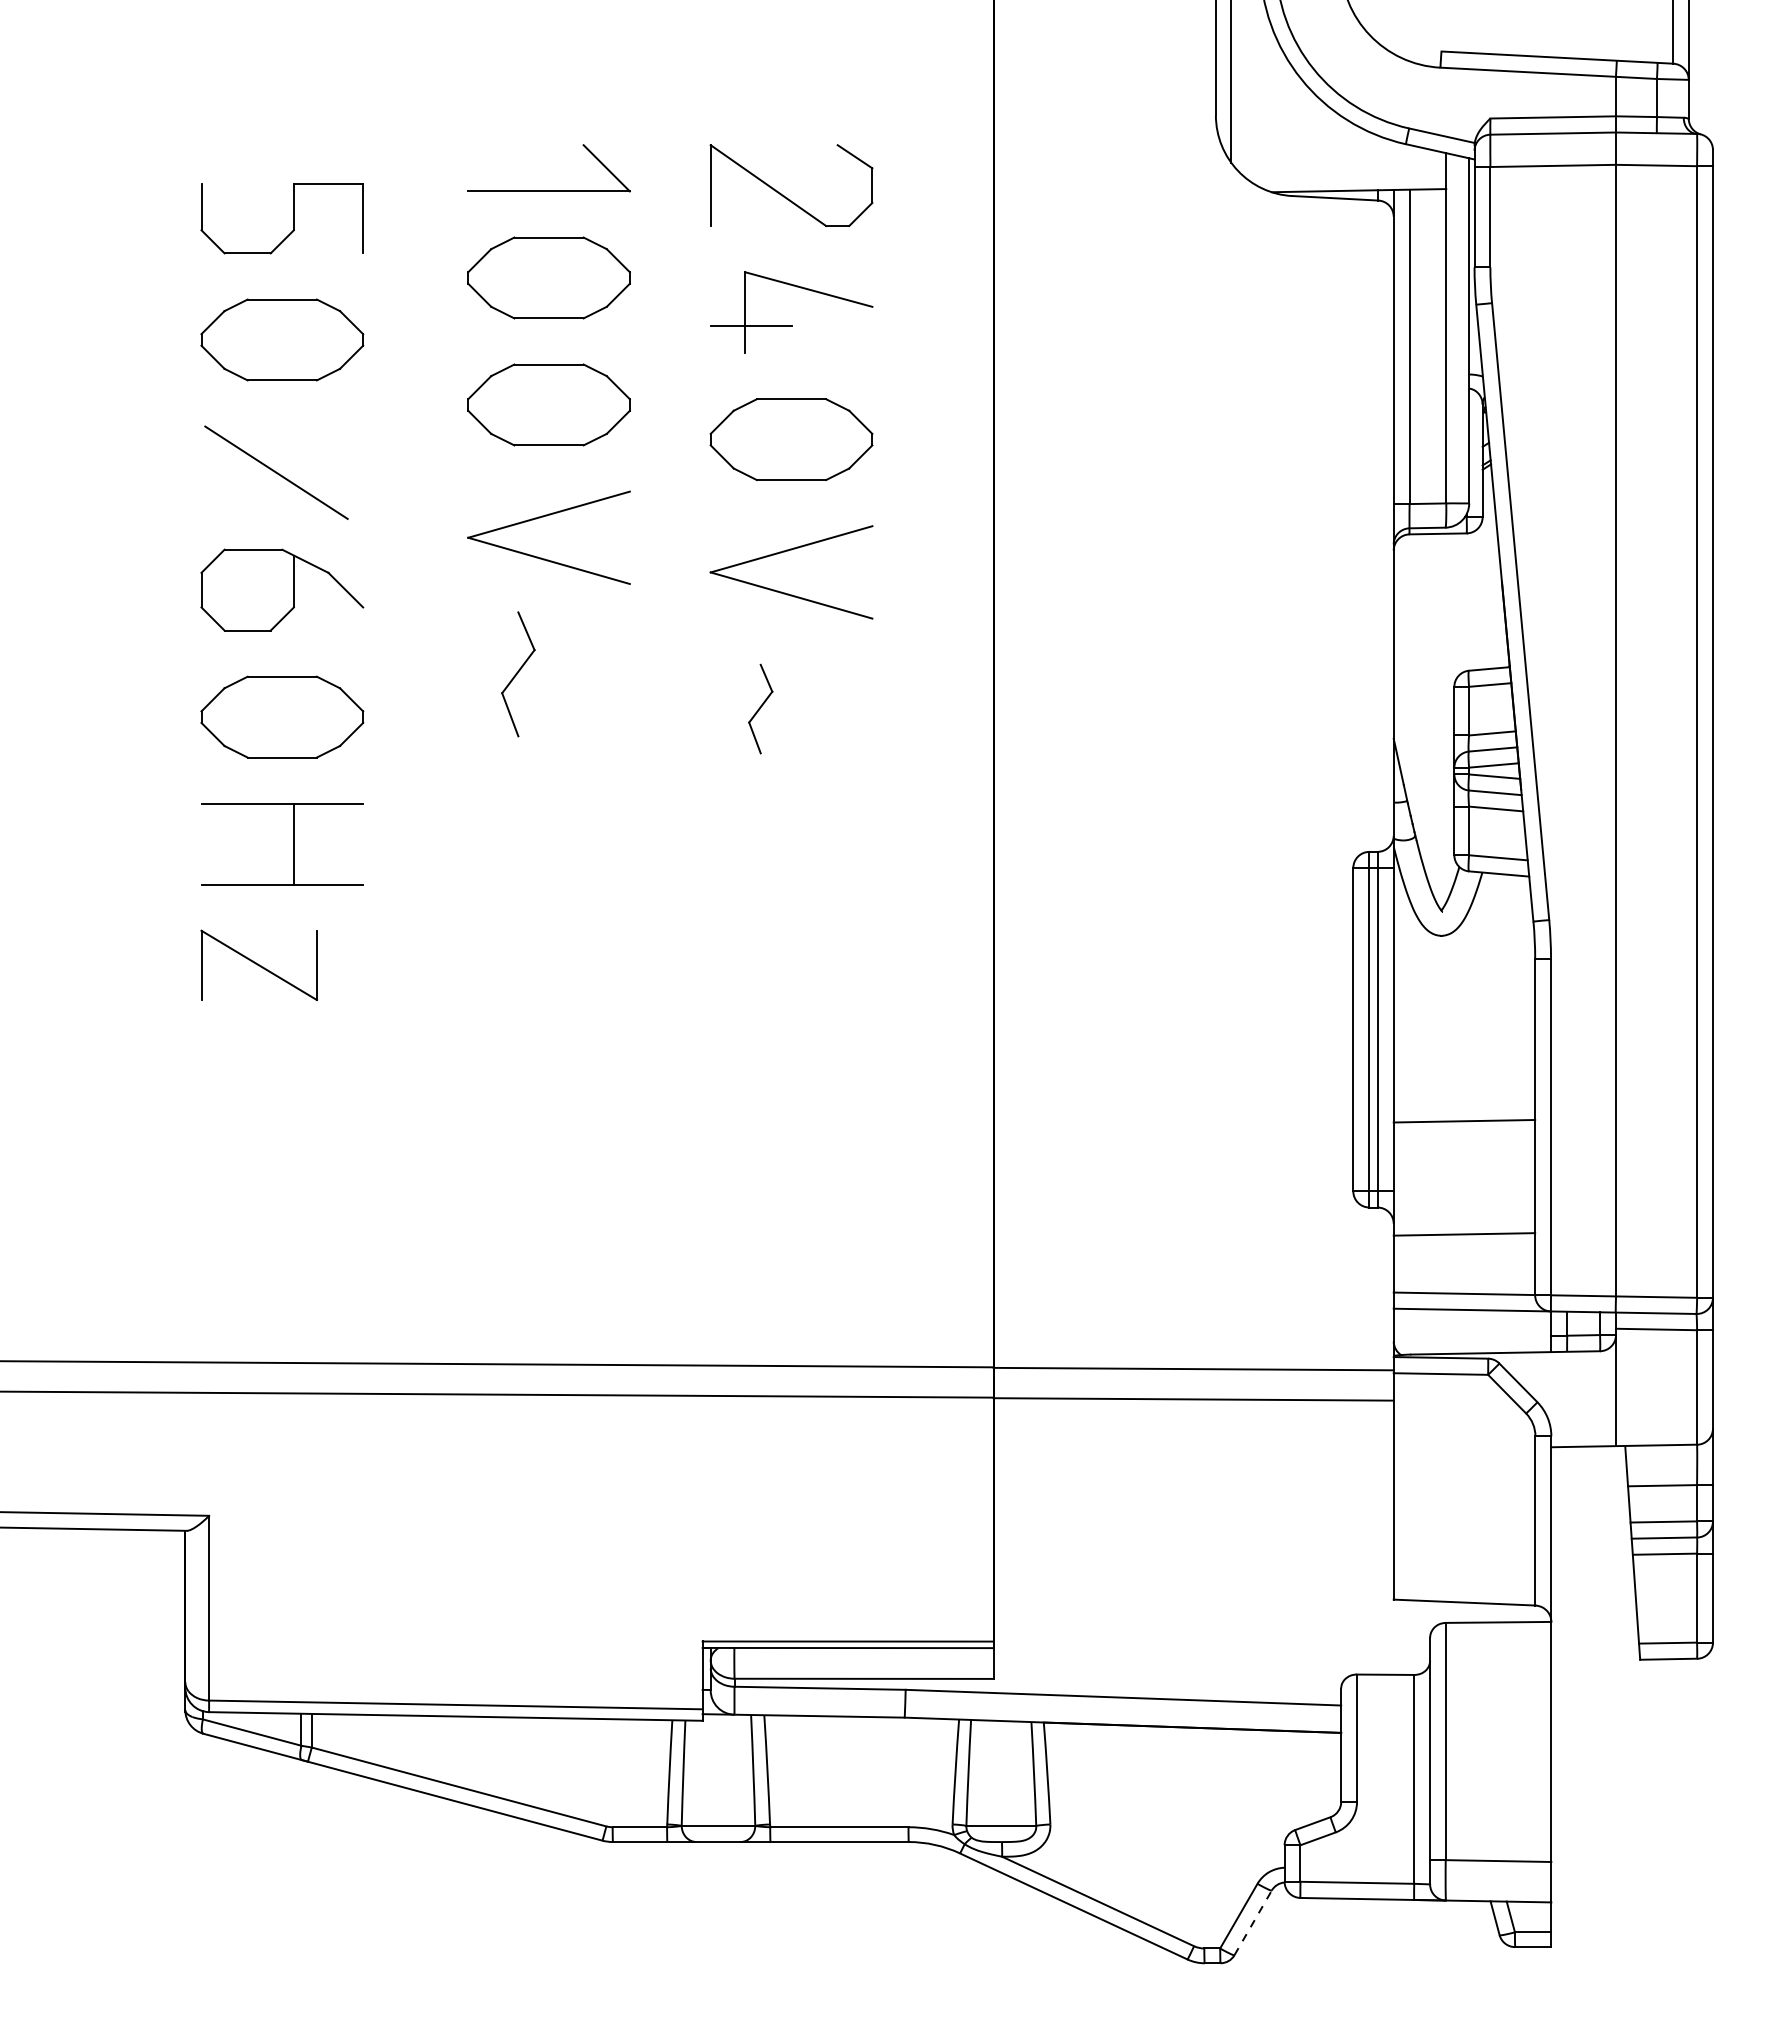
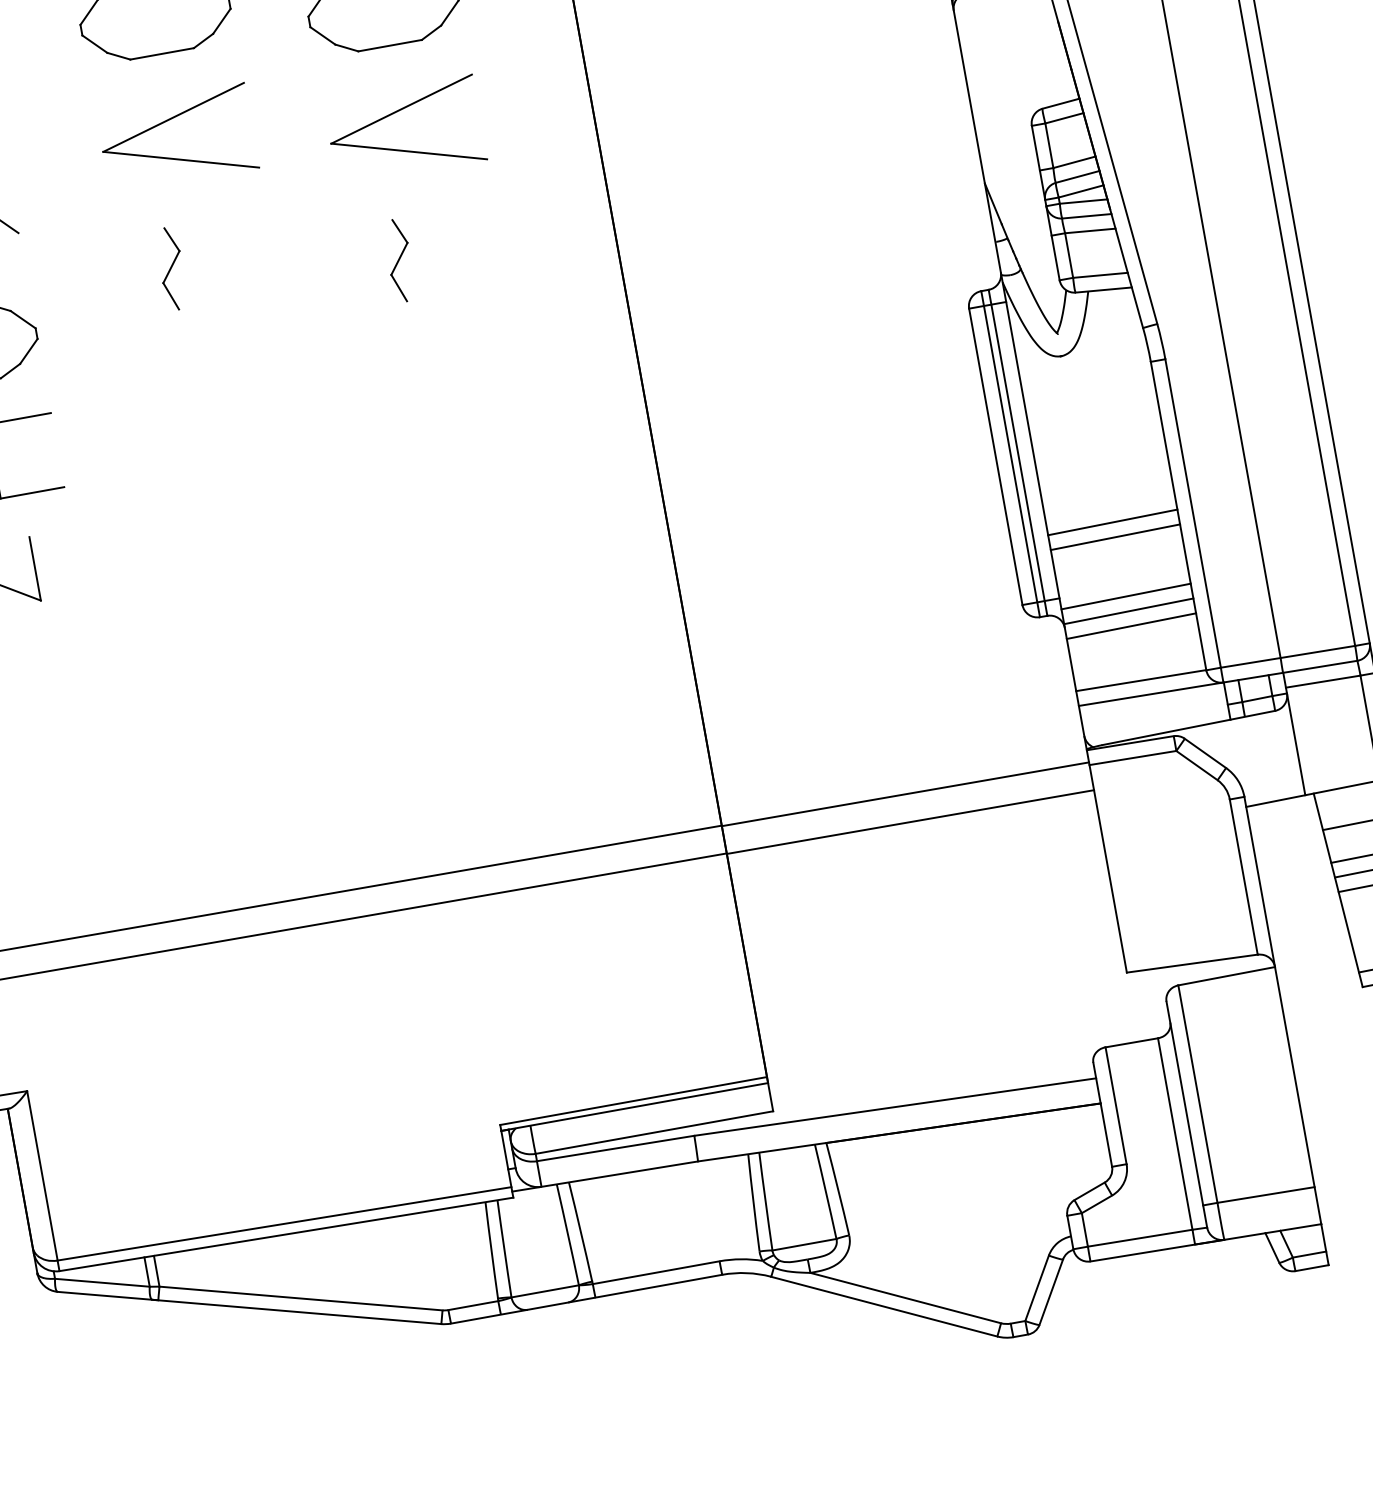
part: (517, 674) -> (171, 269), size x0.71
line: (1464, 1137) -> (1115, 537), added
line: (1464, 1201) -> (1126, 595), added
line: (1464, 1217) -> (1128, 610), added
line: (1253, 1922) -> (1051, 1291), dashed -> solid

